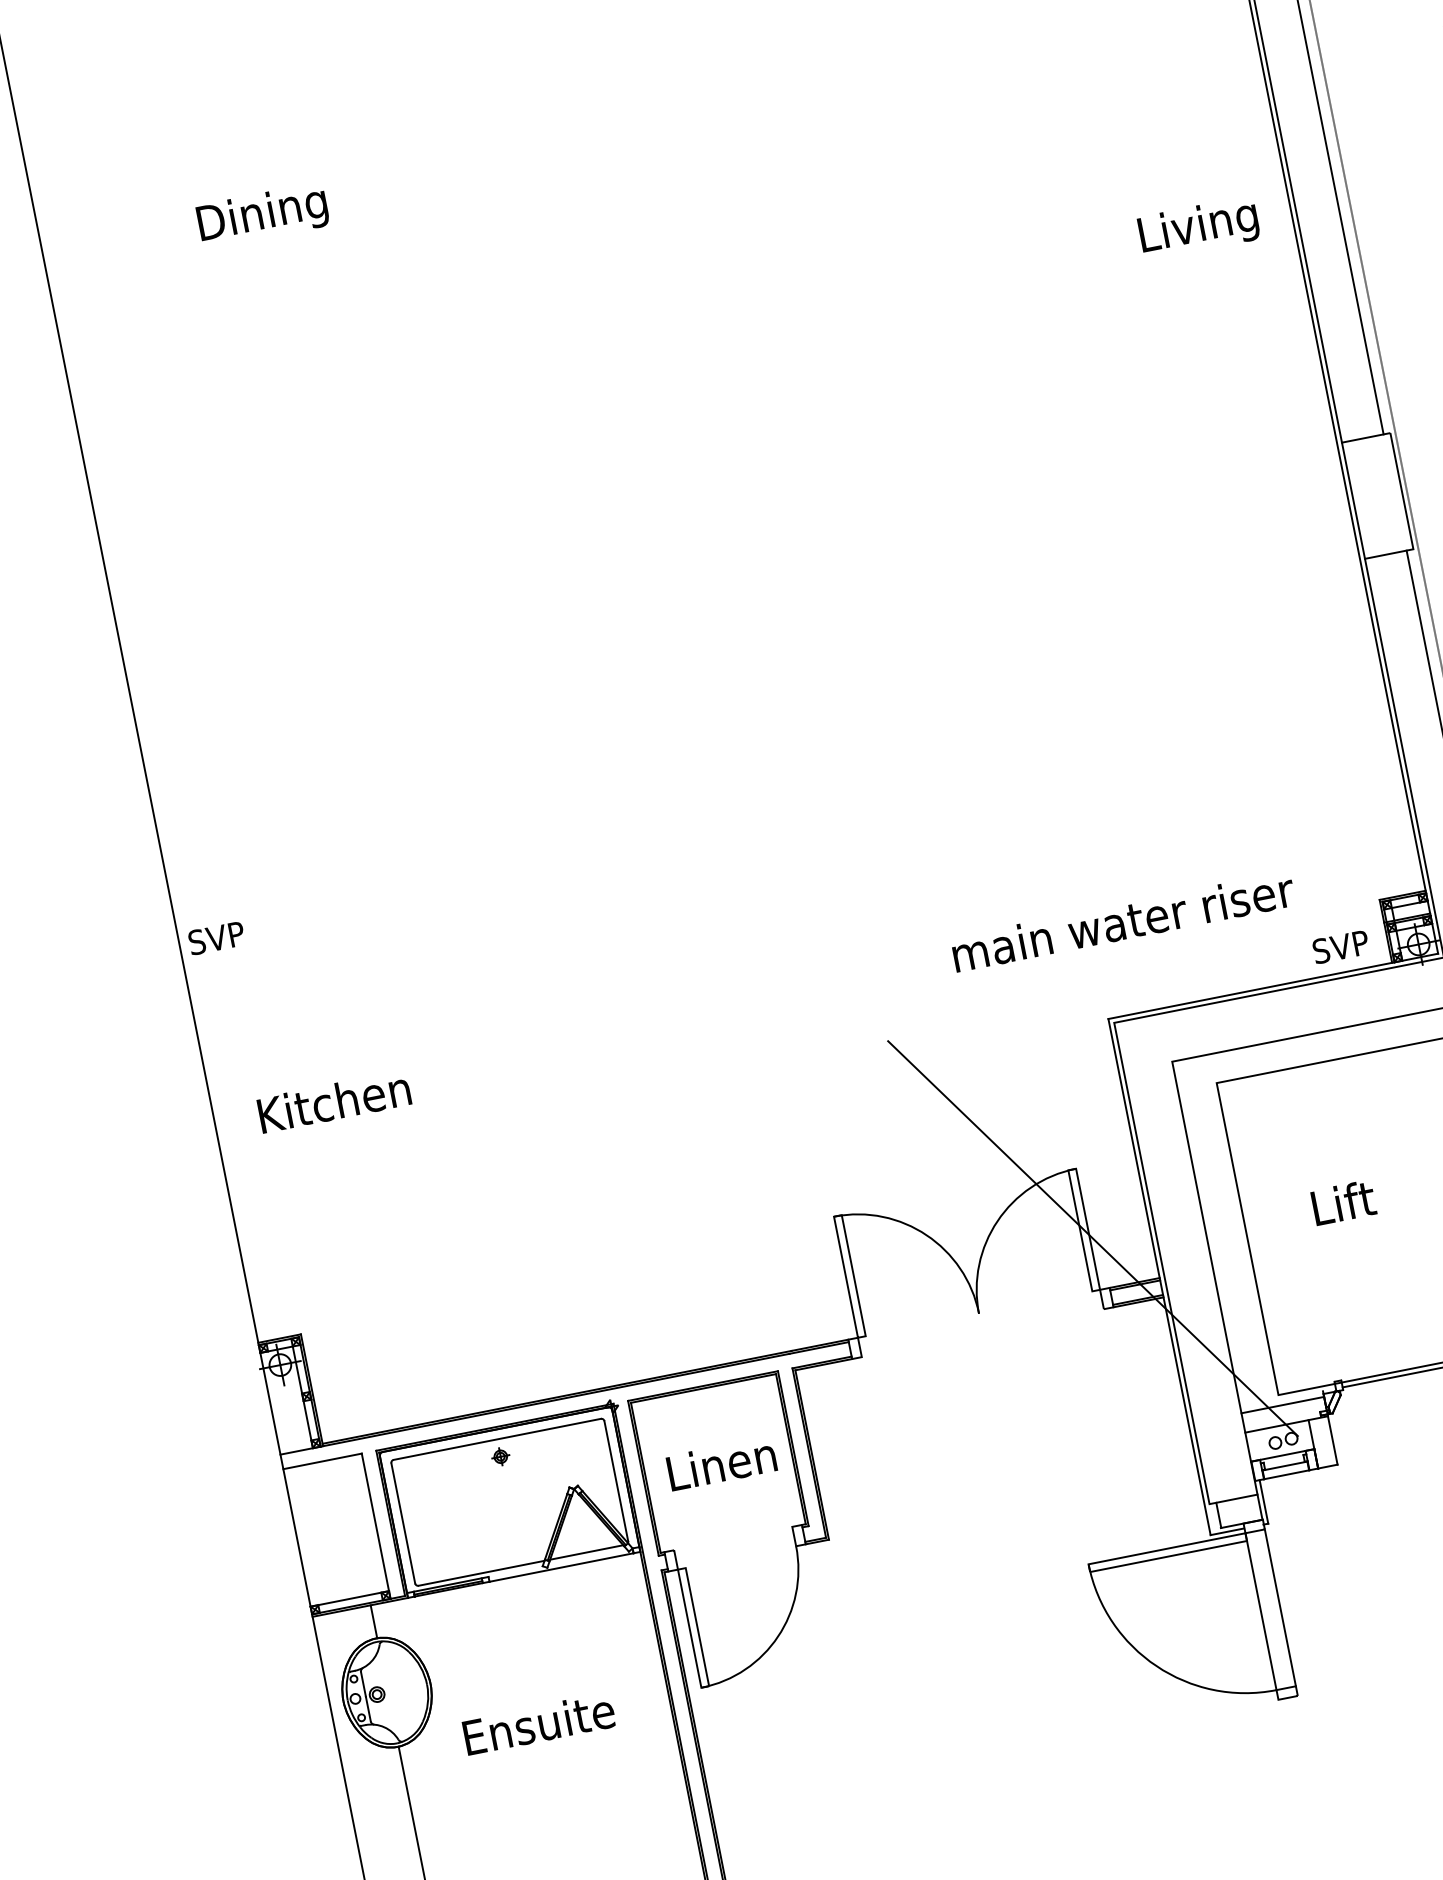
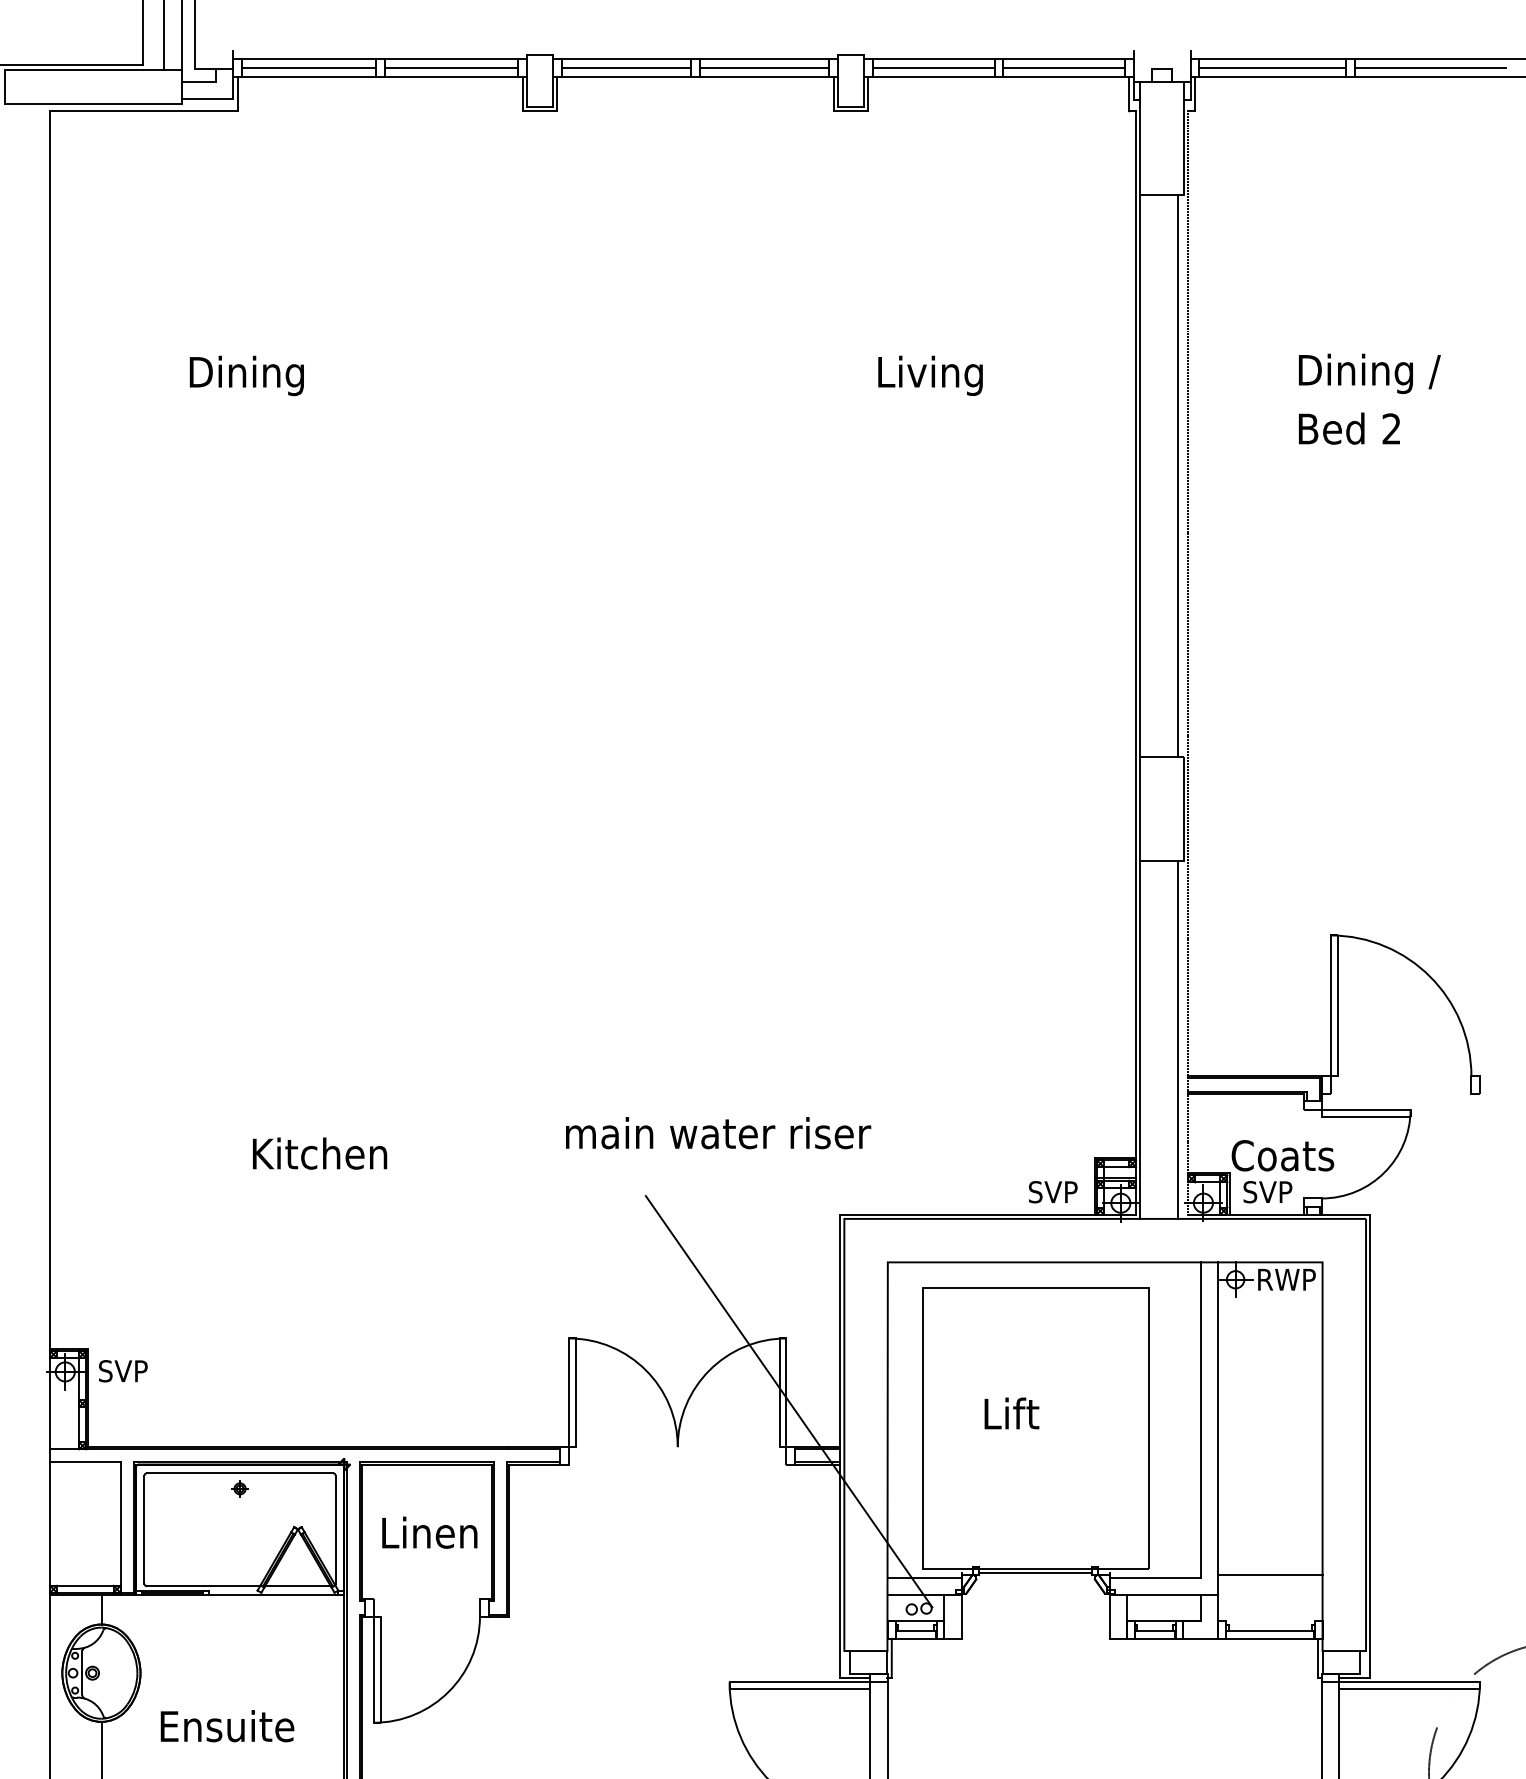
text: (1198, 227) -> (930, 375), moved
text: (1123, 922) -> (718, 1133), moved
text: (216, 938) -> (123, 1371), moved
text: (334, 1101) -> (320, 1153), moved

